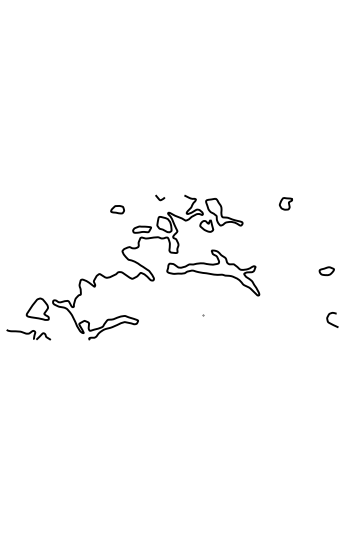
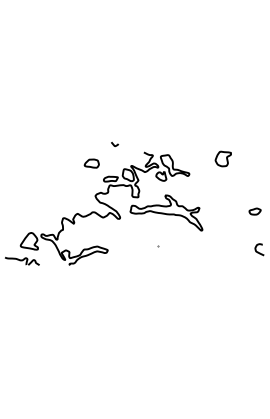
curve: (159, 198) -> (114, 144), moved
part: (285, 203) -> (222, 158), size x1.6
part: (117, 209) -> (91, 163), size x1.4

